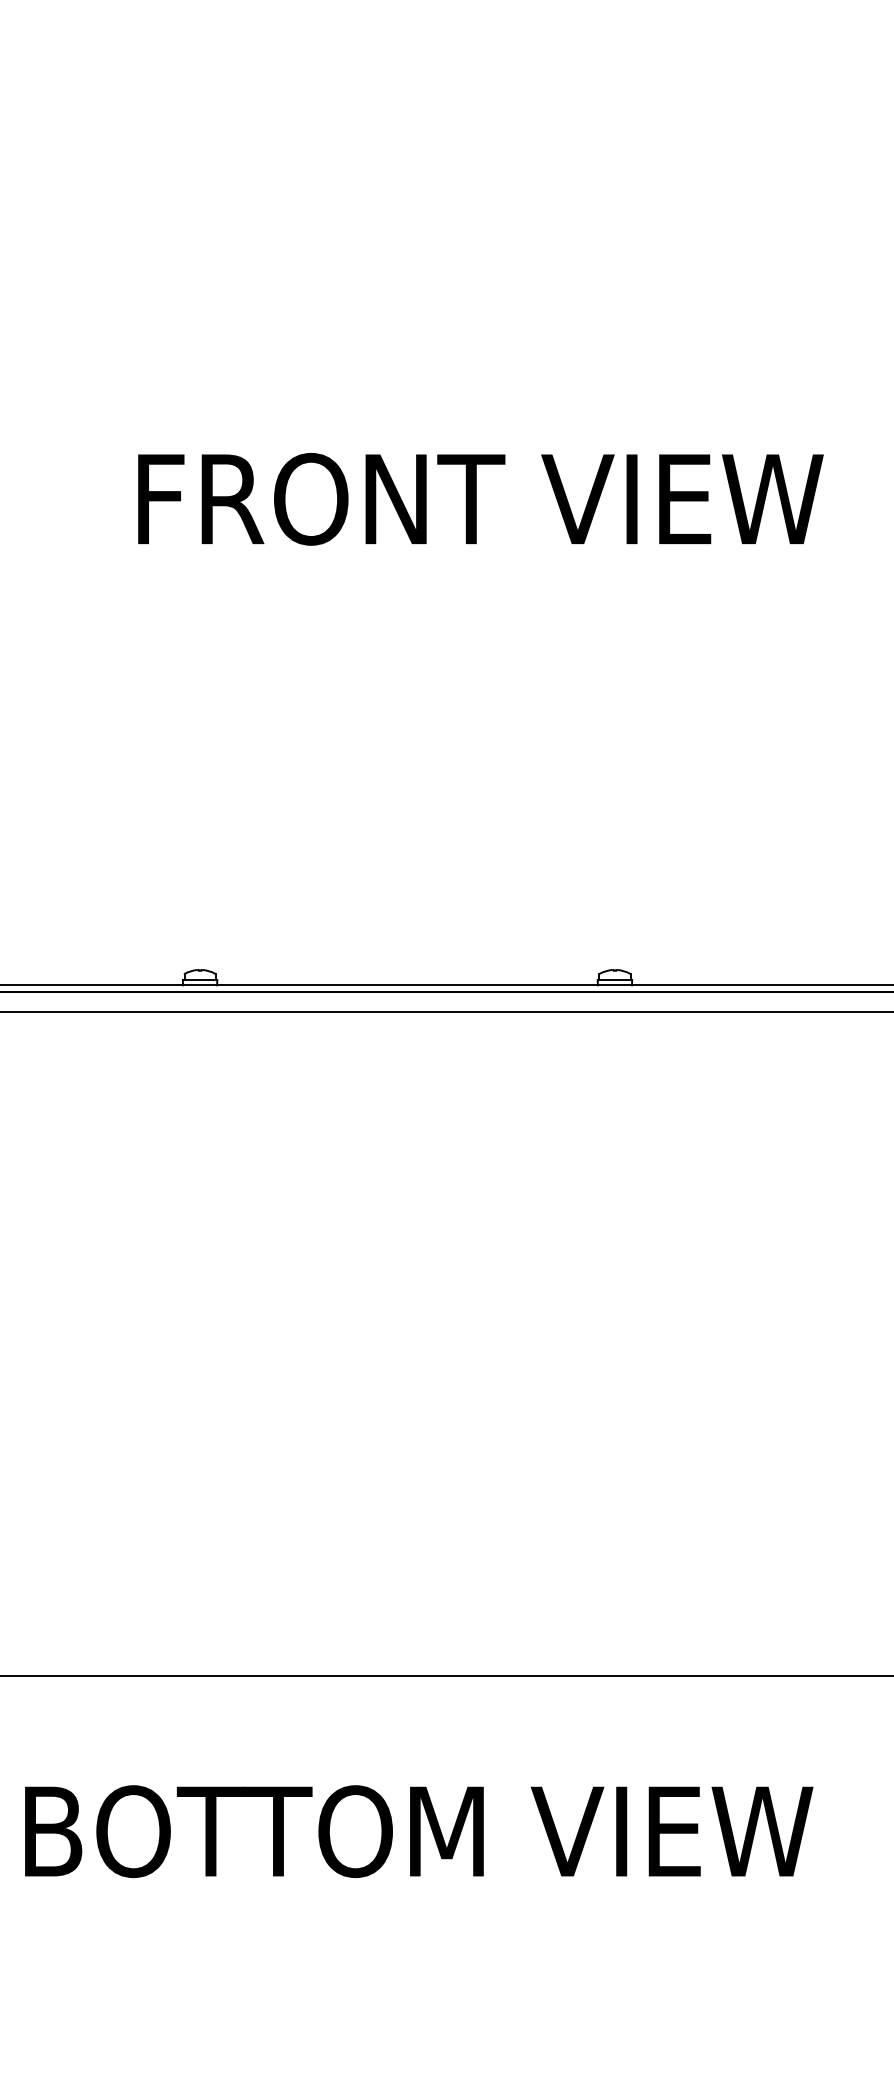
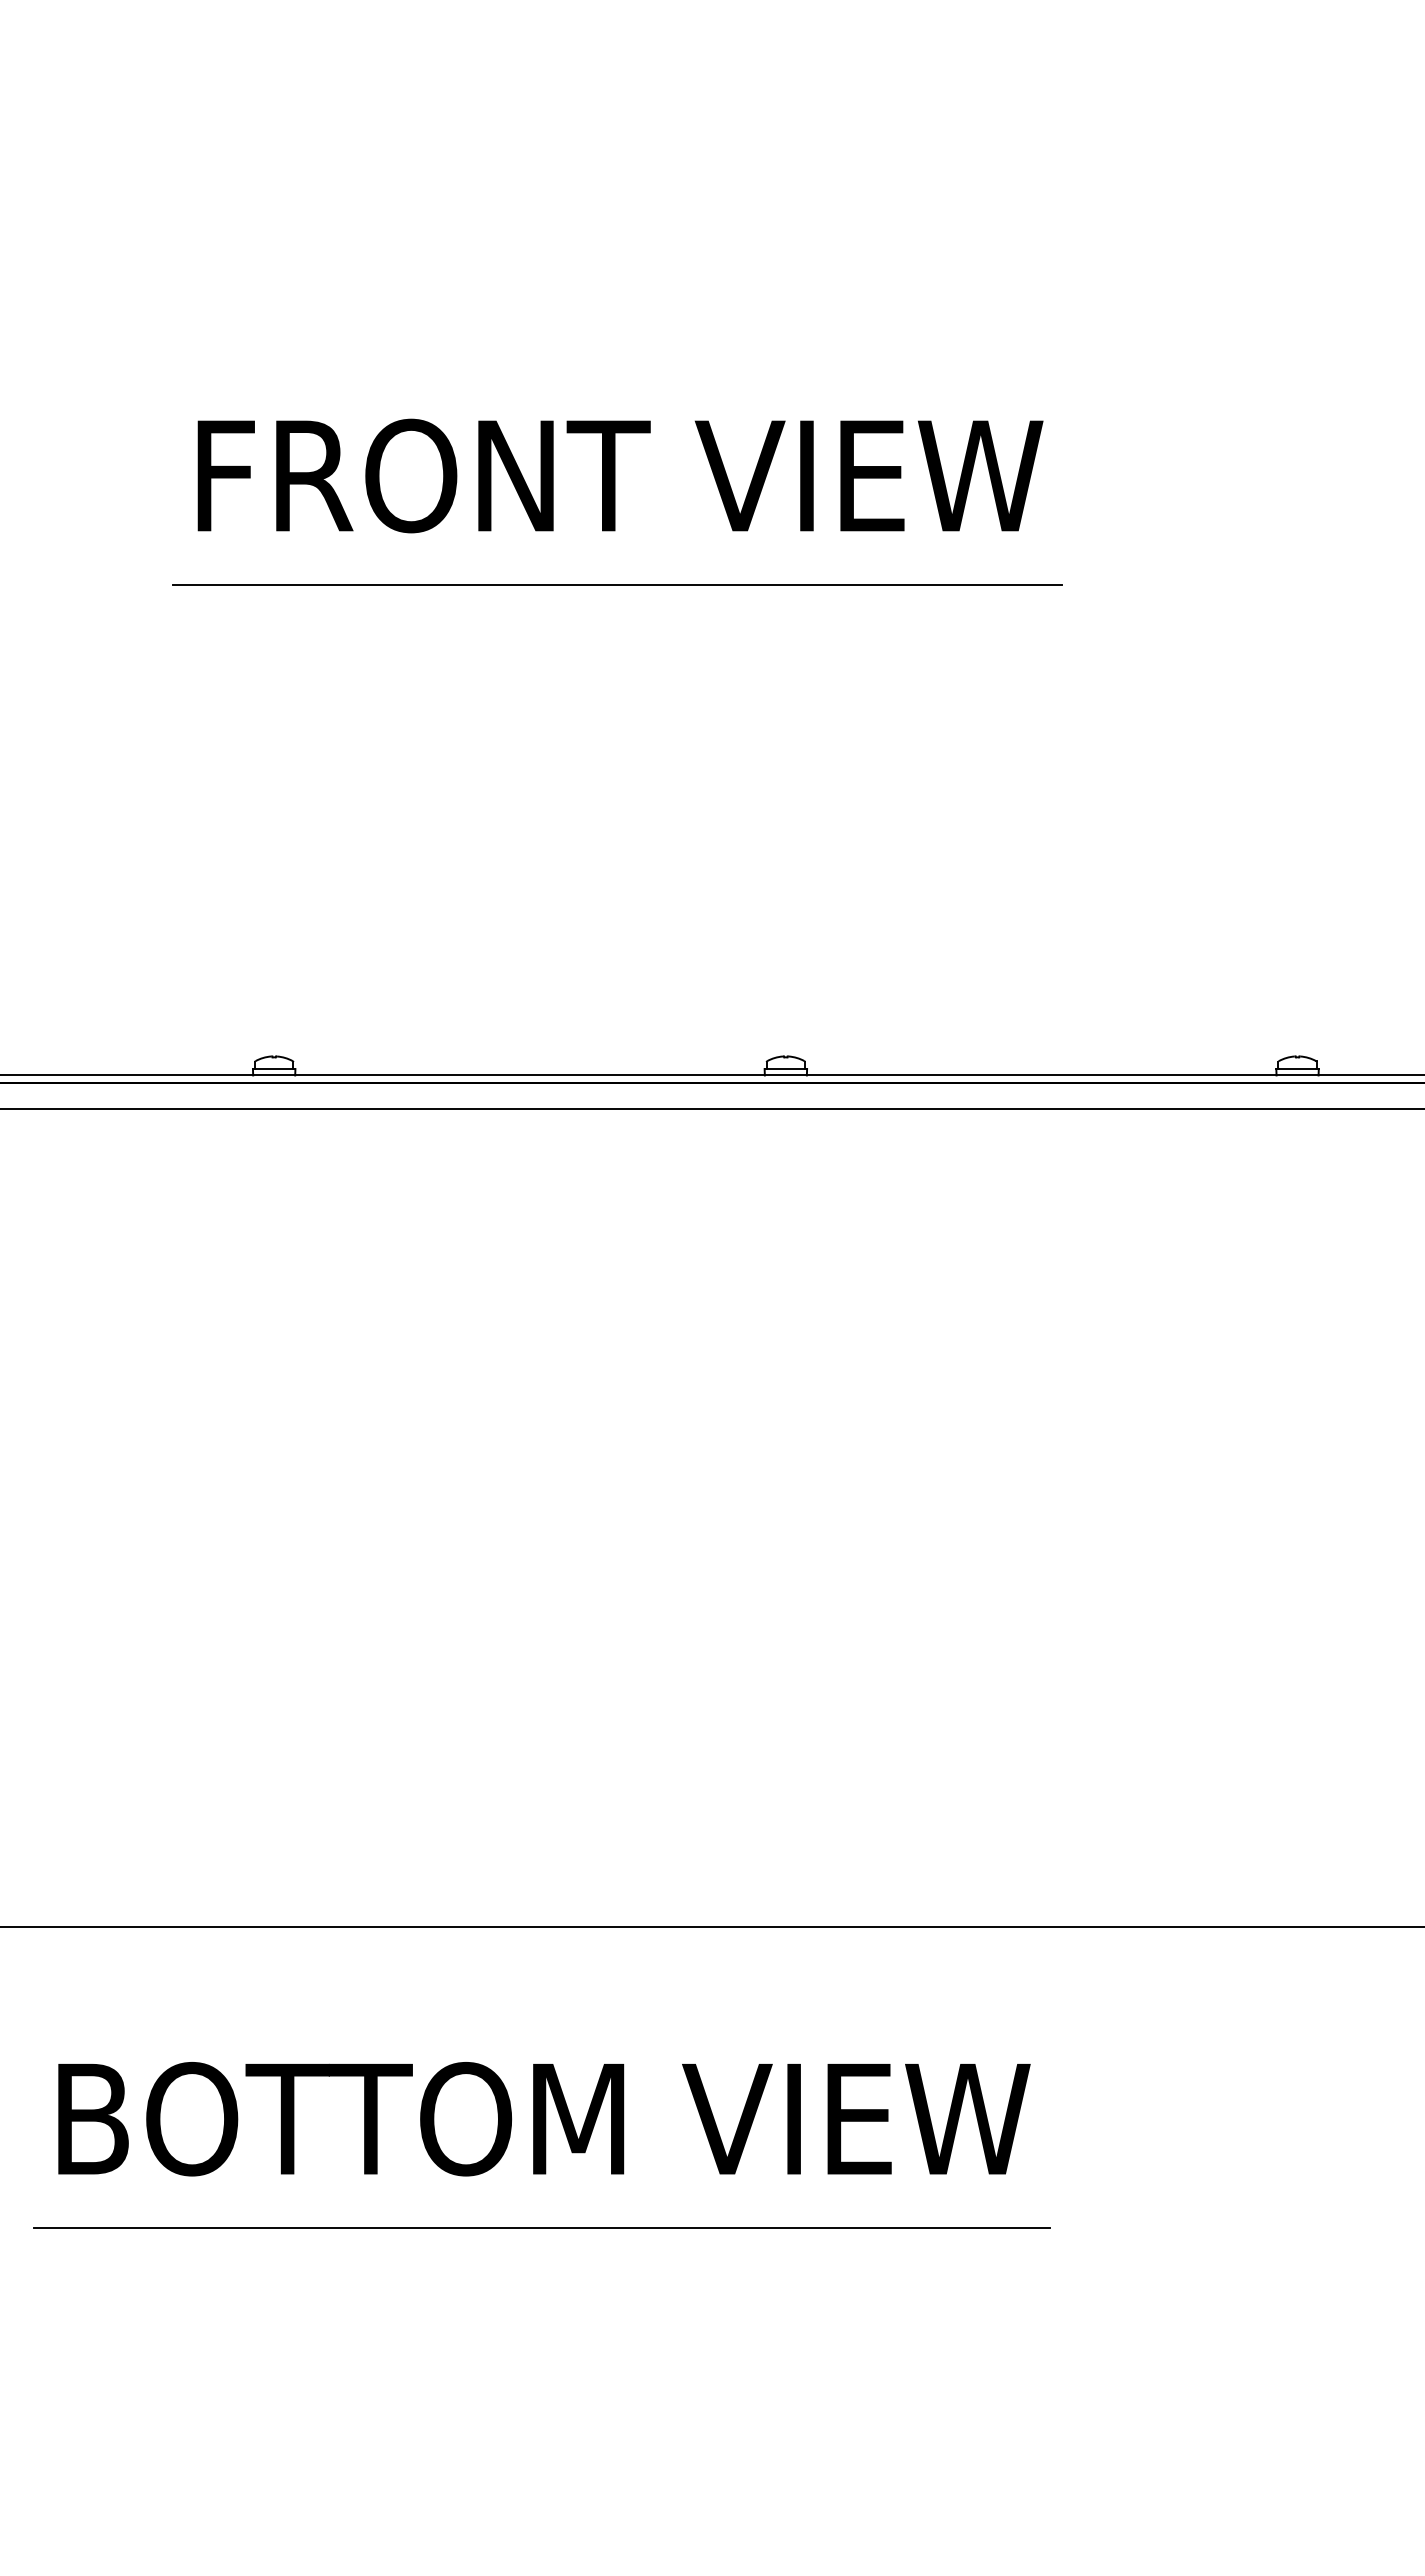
line: (478, 588) -> (617, 585), added
line: (416, 1920) -> (541, 2228), added

